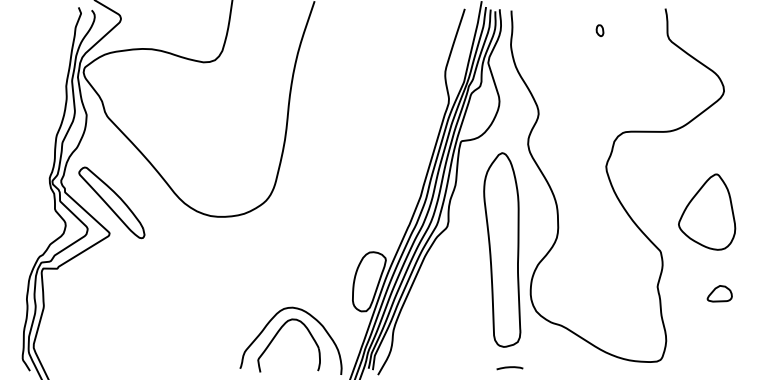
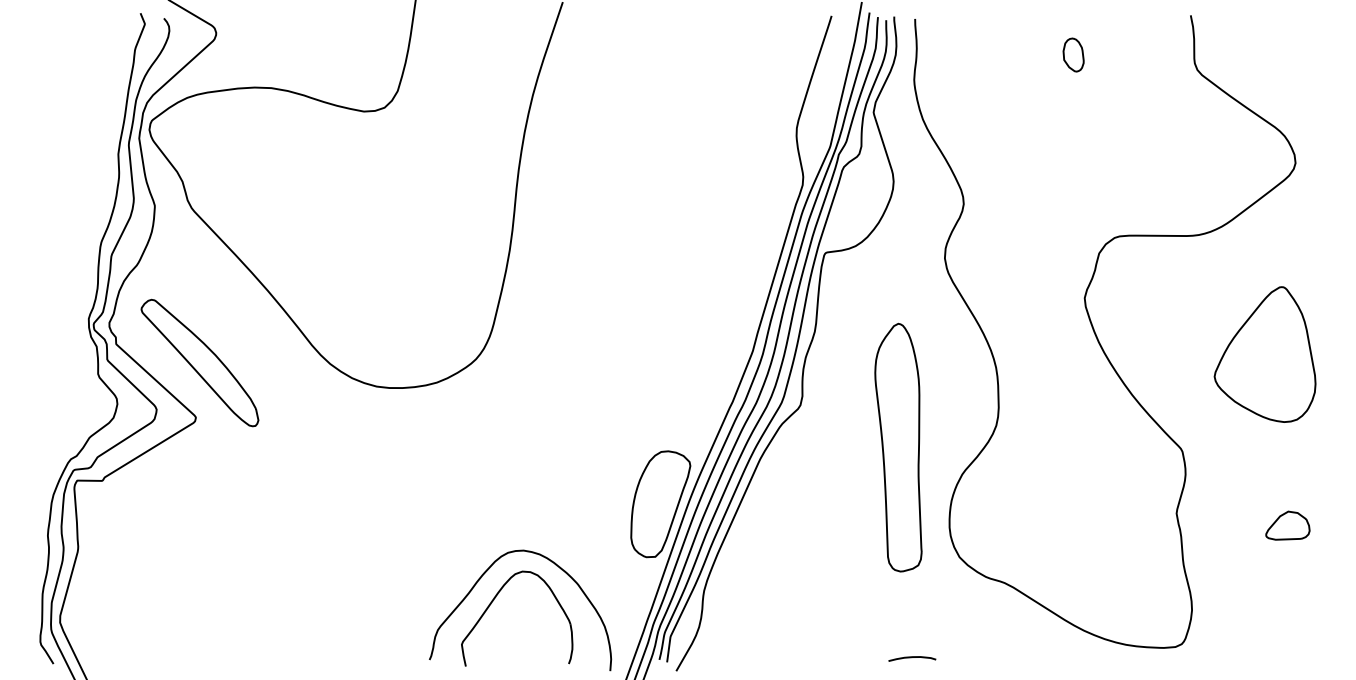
part: (599, 30) -> (1072, 54), size x1.67
part: (707, 211) -> (1265, 353), moved
part: (501, 250) -> (897, 448), size x0.71

